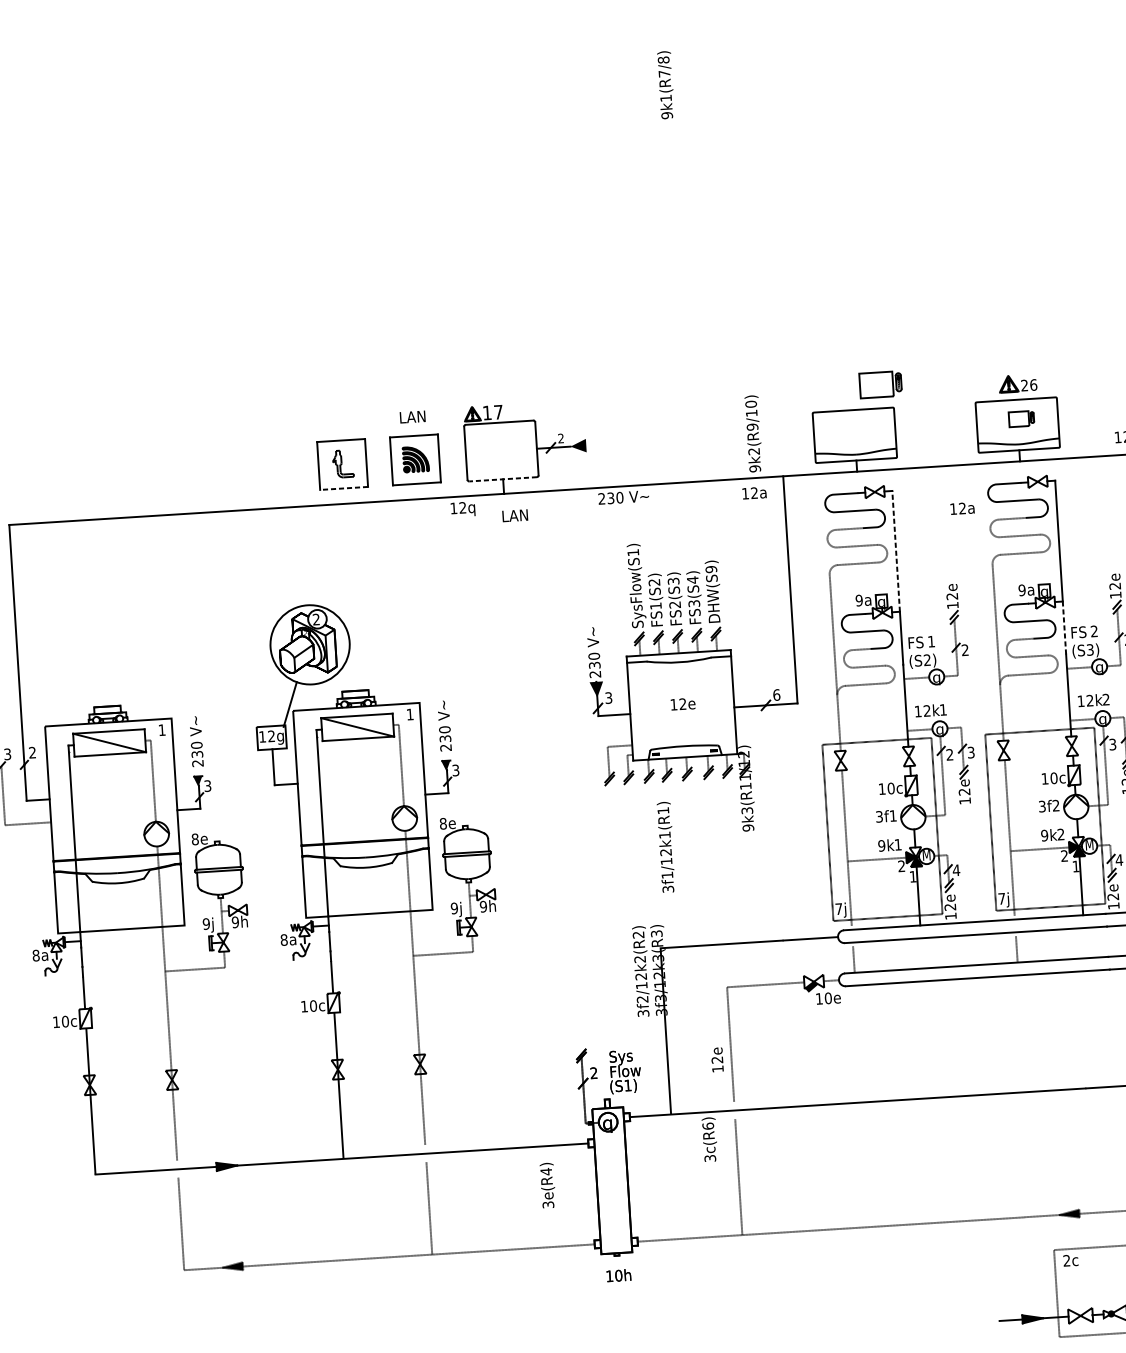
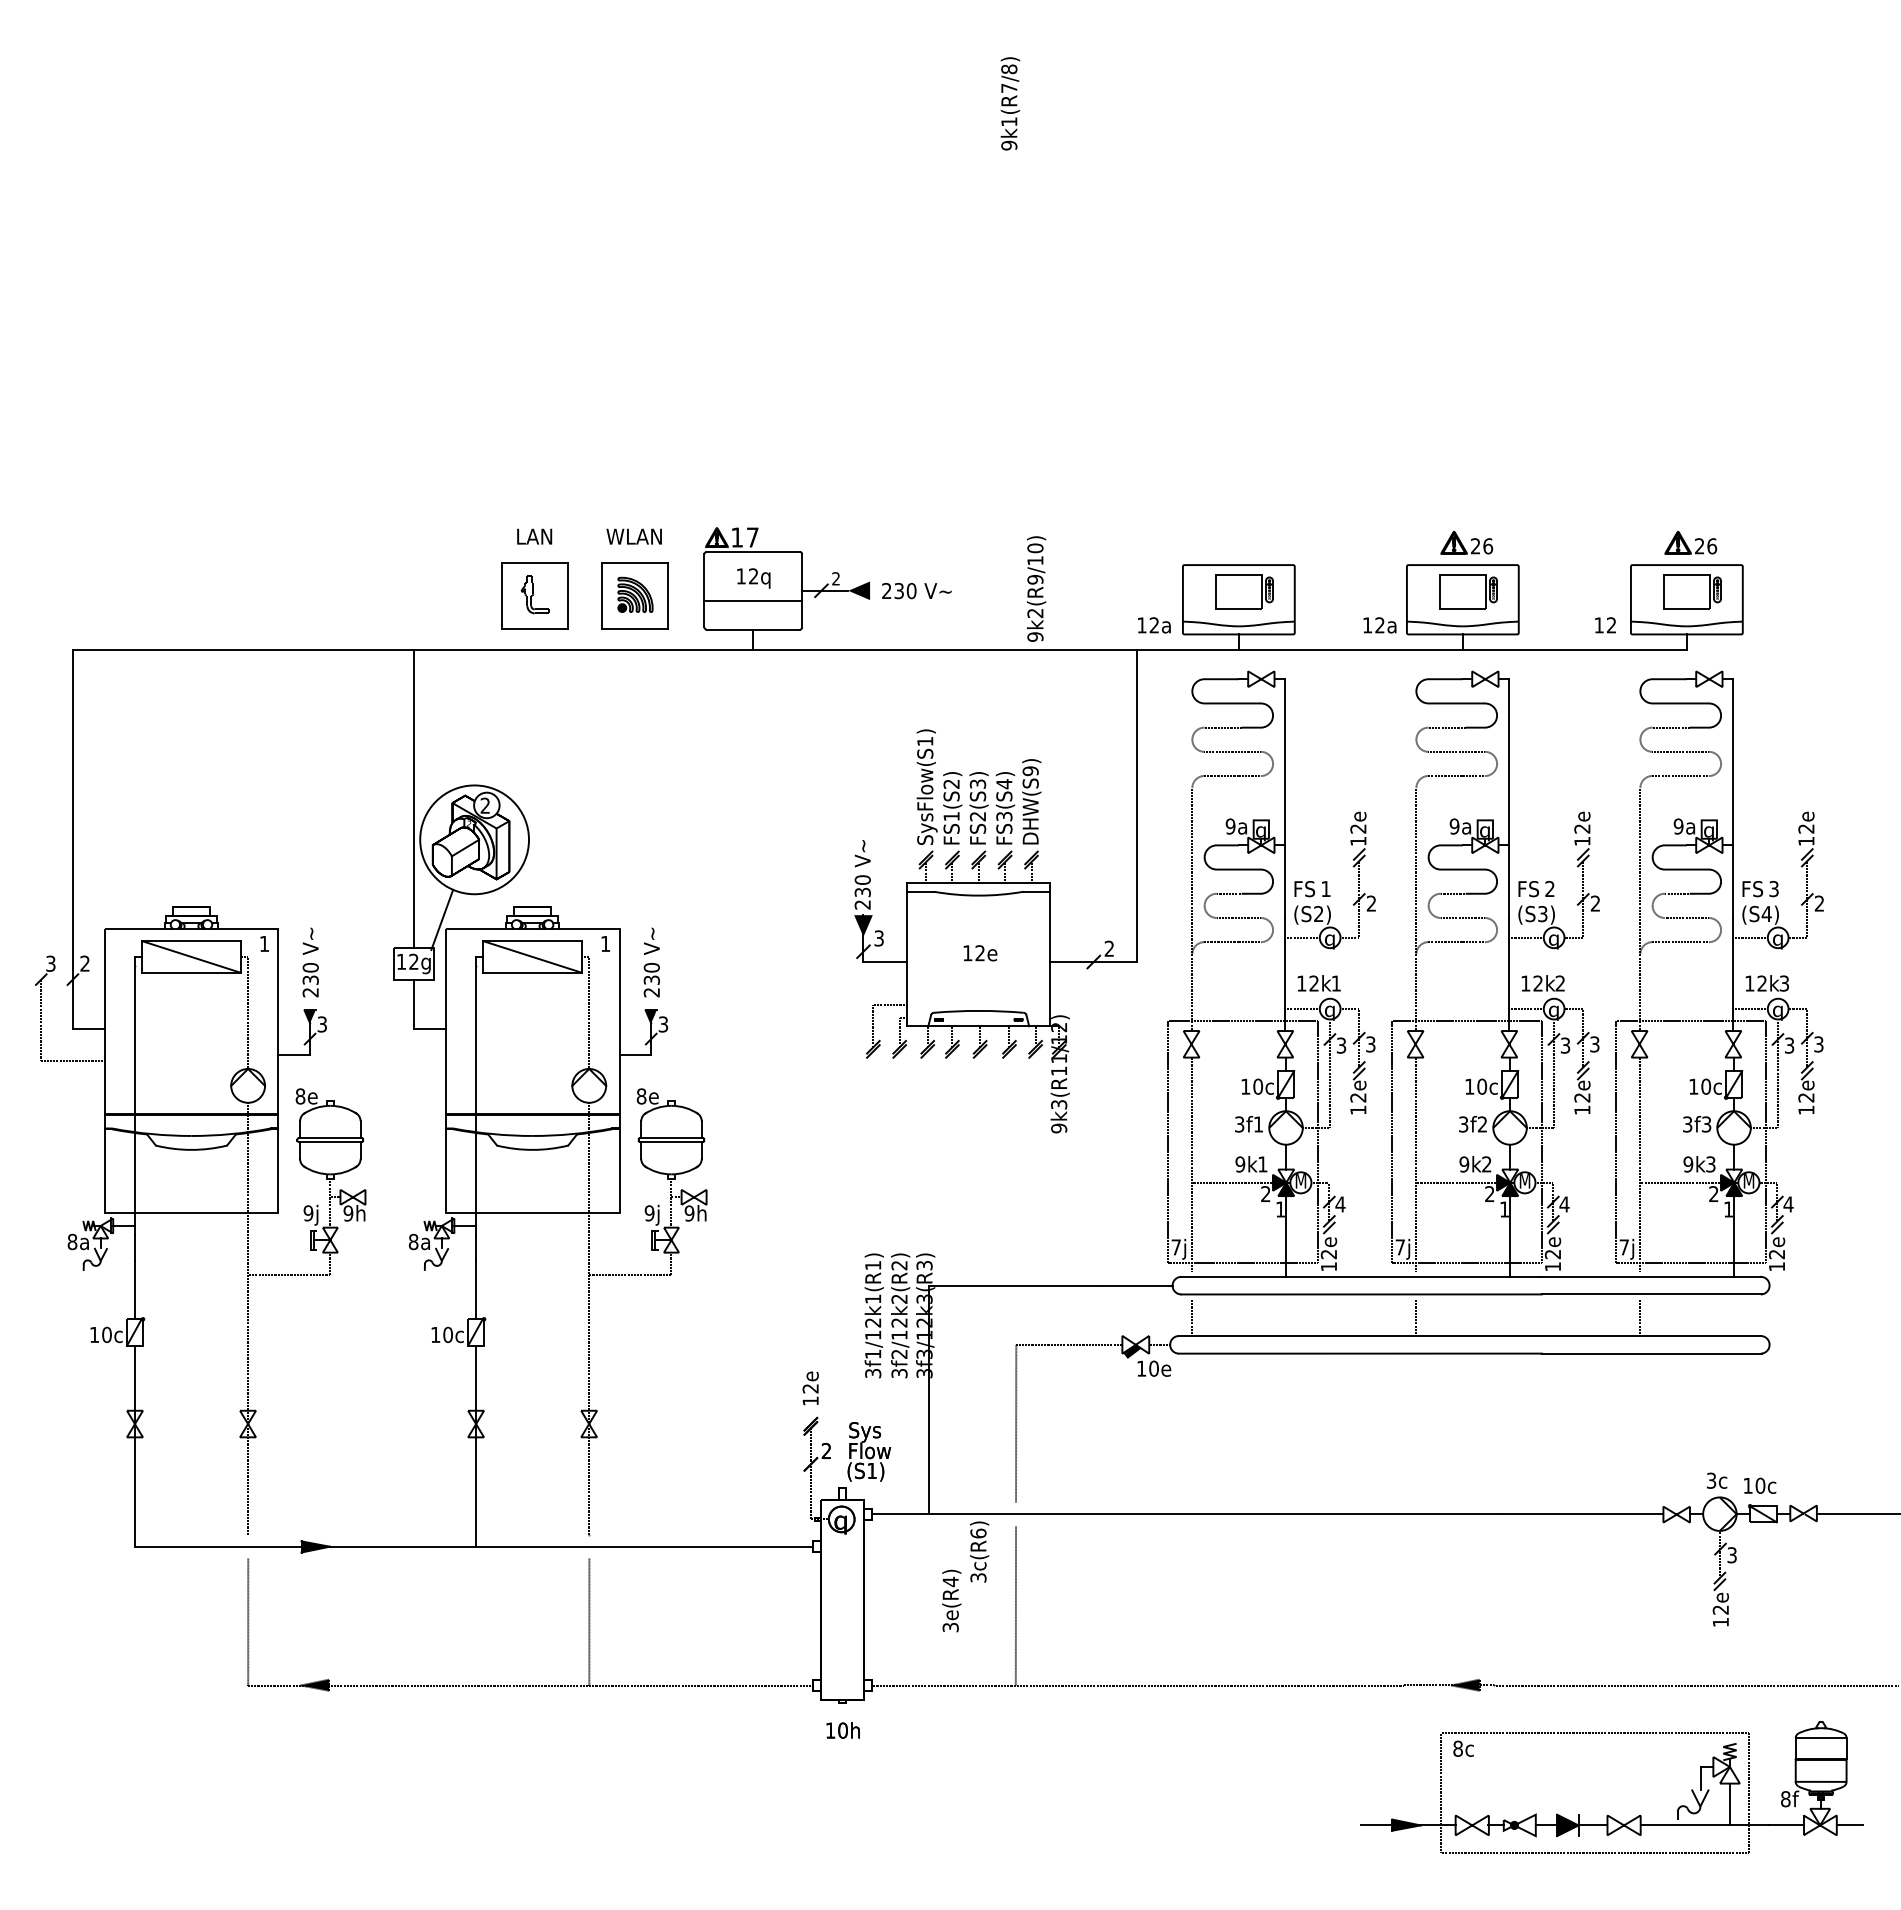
part: (880, 384) -> (1244, 591), moved
text: (411, 417) -> (633, 536), LAN -> WLAN
part: (1021, 418) -> (1468, 591), size x1.67
text: (753, 433) -> (1036, 588), moved
line: (501, 458) -> (753, 600), added
line: (502, 479) -> (752, 629), dashed -> solid
line: (344, 488) -> (534, 628), dashed -> solid
text: (754, 493) -> (1154, 625), moved
text: (623, 497) -> (916, 591), moved
text: (962, 508) -> (1379, 625), moved
text: (462, 509) -> (753, 578), moved
text: (515, 515) -> (534, 536), moved
line: (896, 550) -> (1285, 761), dashed -> solid
line: (264, 617) -> (414, 798), added
line: (1064, 627) -> (1509, 881), dashed -> solid
text: (776, 694) -> (1109, 948), 6 -> 2
text: (949, 754) -> (1341, 1045), 2 -> 3
text: (665, 847) -> (873, 1315), moved
text: (717, 1059) -> (810, 1388), moved
text: (547, 1185) -> (951, 1600), moved
text: (1066, 1260) -> (1457, 1748), 2c -> 8c

